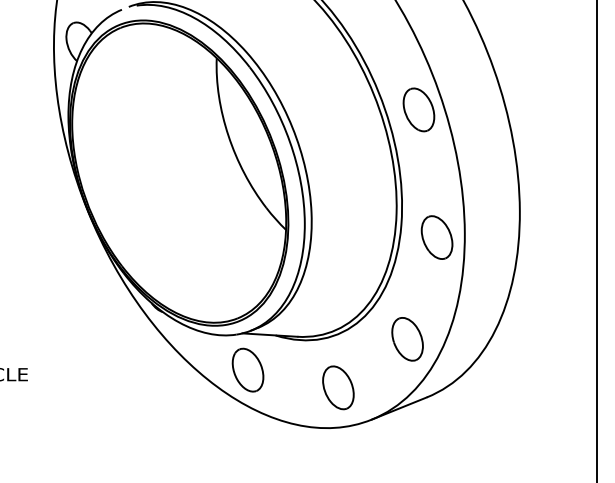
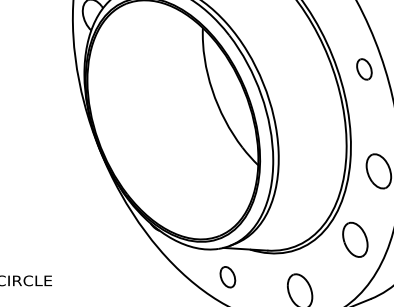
part: (418, 109) -> (364, 69), size x0.6
part: (407, 339) -> (355, 240), moved
part: (247, 369) -> (227, 276), size x0.6

